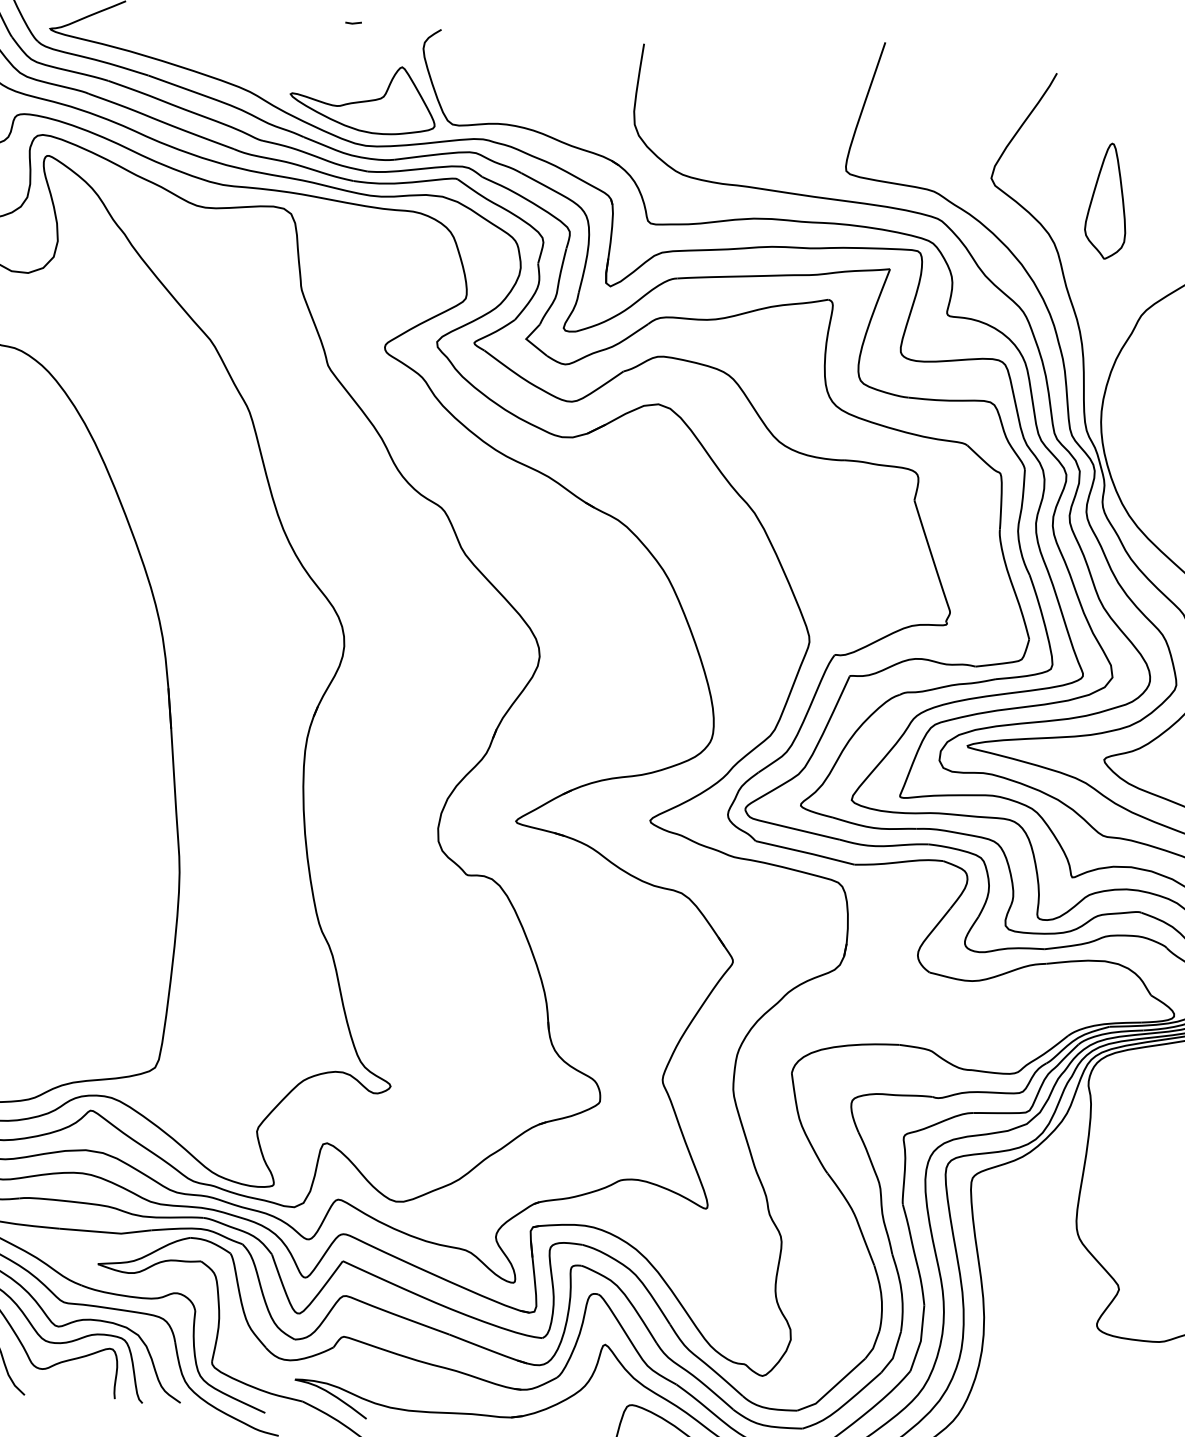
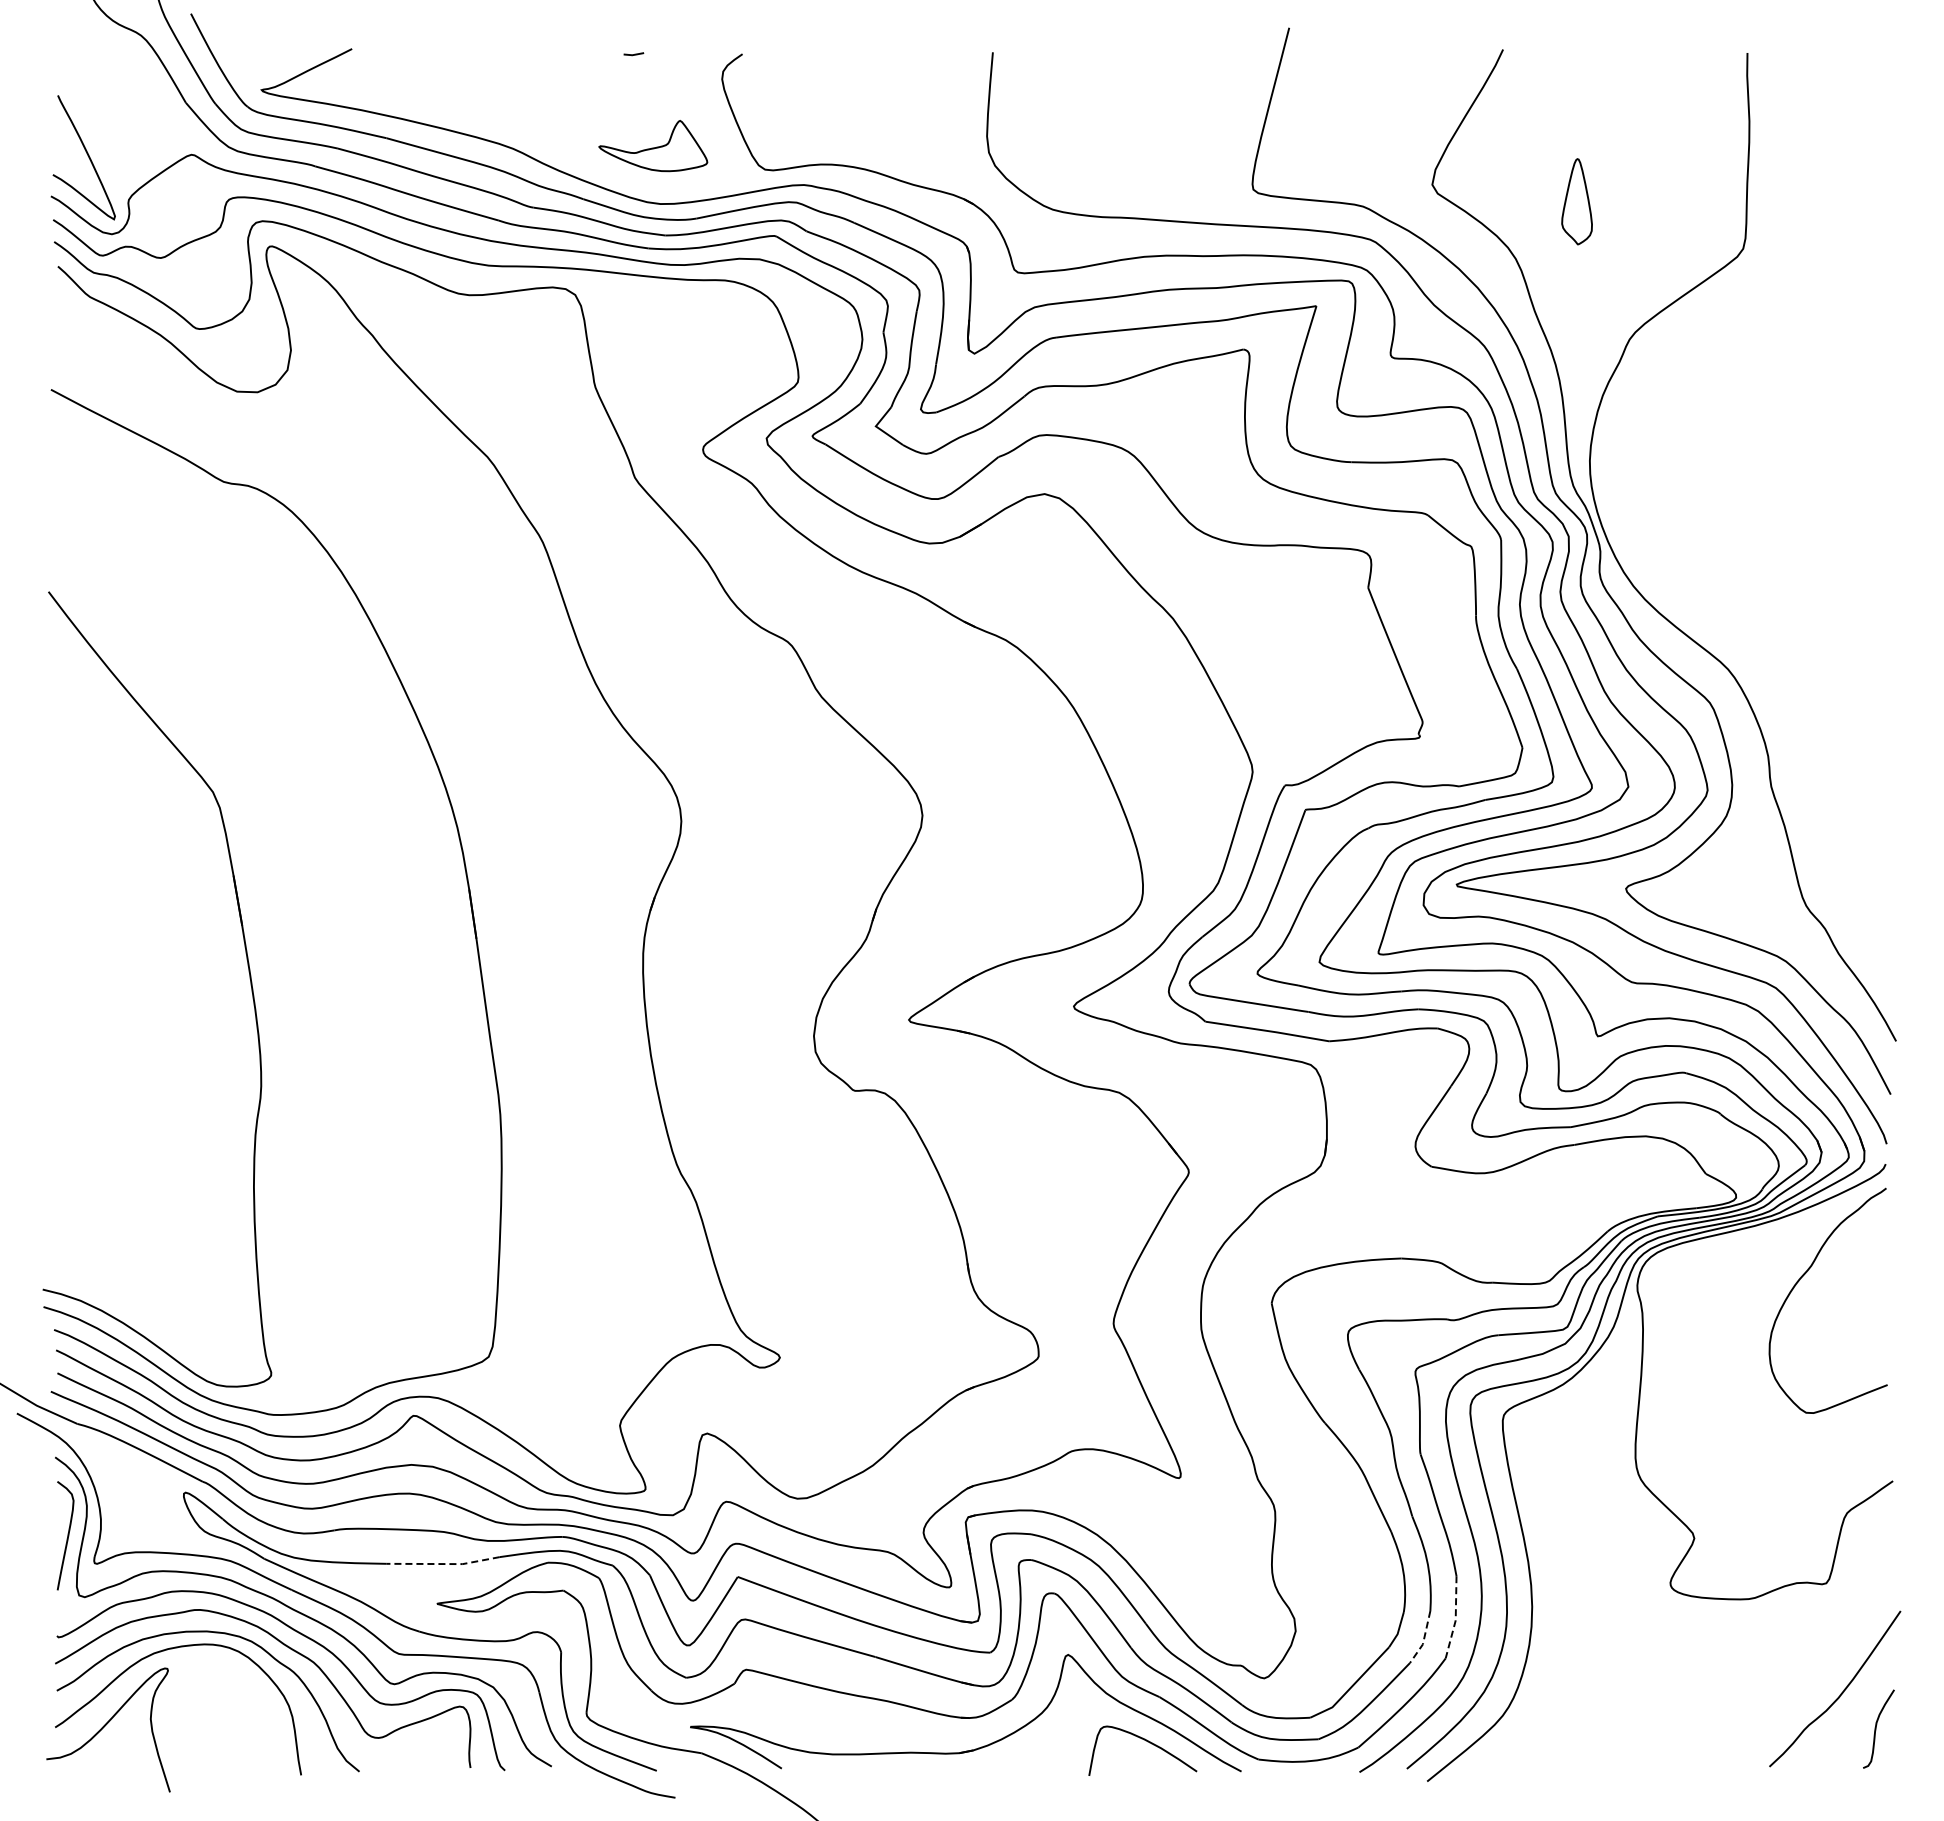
part: (363, 98) -> (653, 145), size x0.6
part: (1106, 200) -> (1576, 201), size x0.6
line: (105, 1232) -> (443, 1564), solid -> dashed
line: (920, 1339) -> (1455, 1618), solid -> dashed
line: (893, 1354) -> (1423, 1639), solid -> dashed

